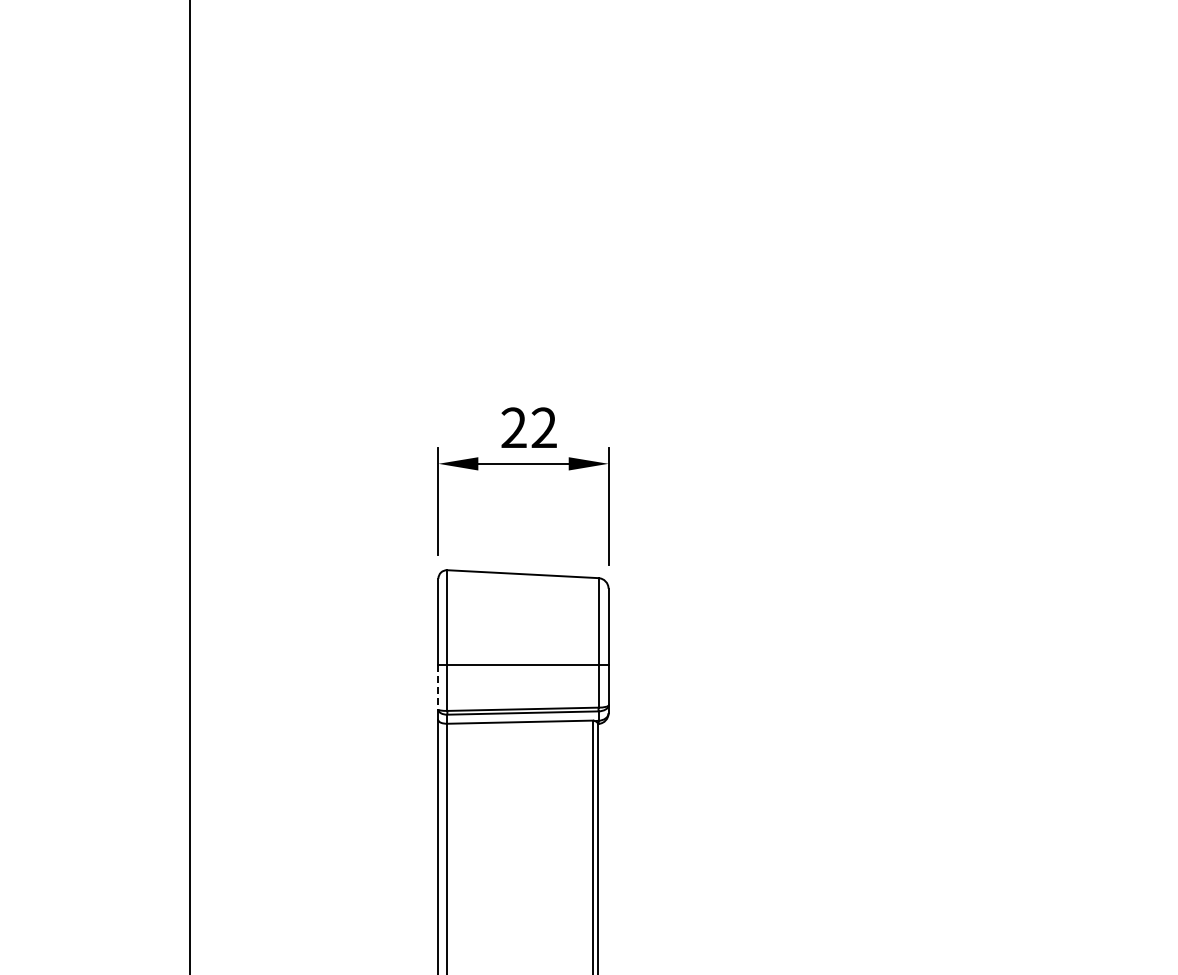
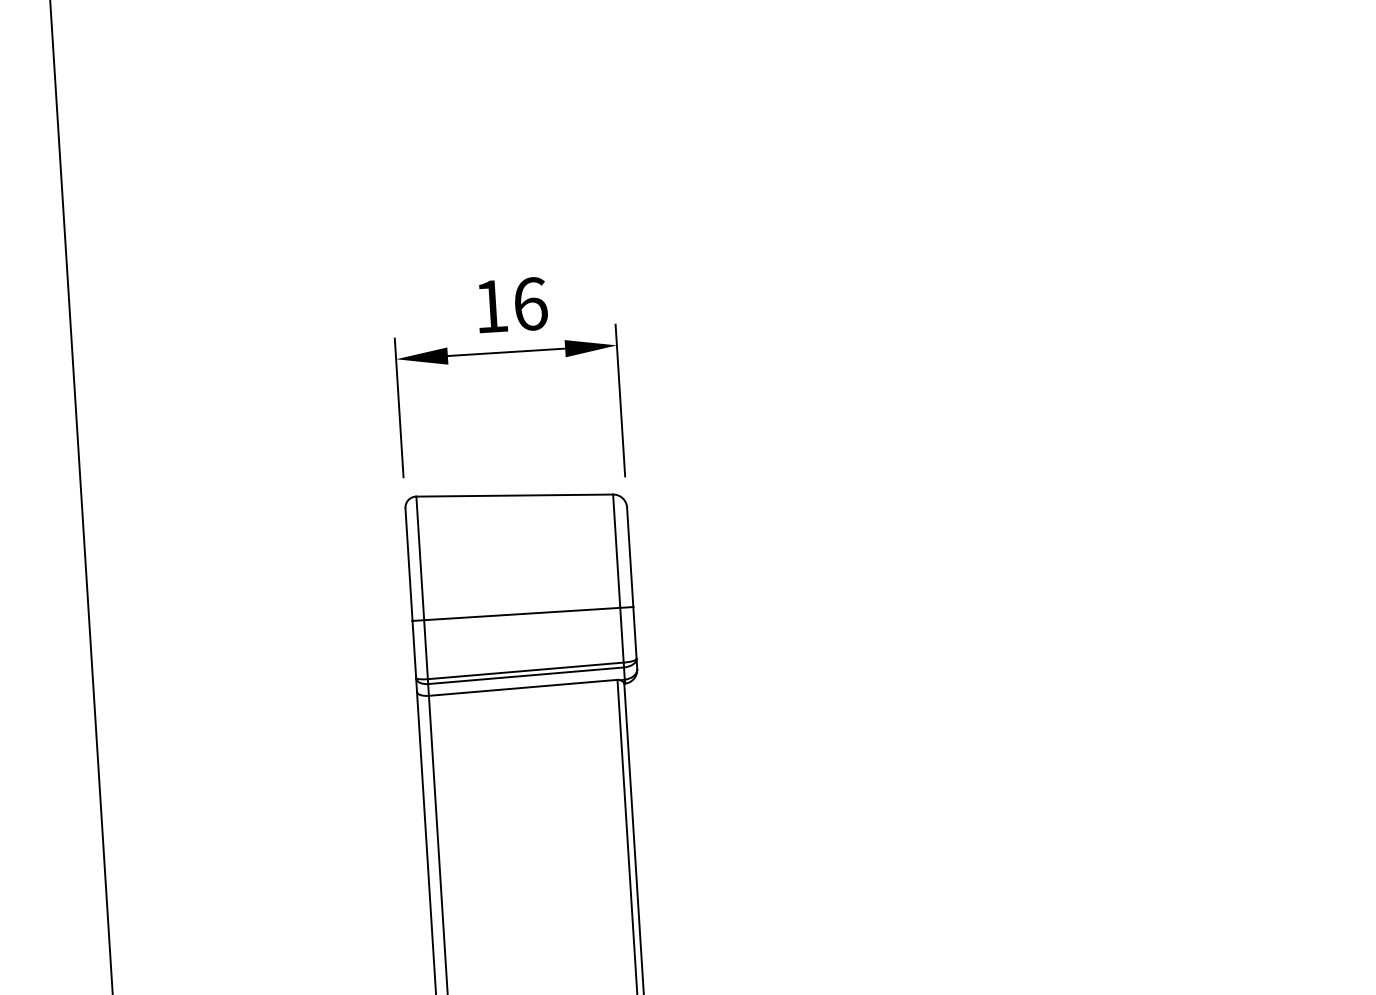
text: (529, 427) -> (511, 304), 22 -> 16
line: (438, 688) -> (414, 650), dashed -> solid

